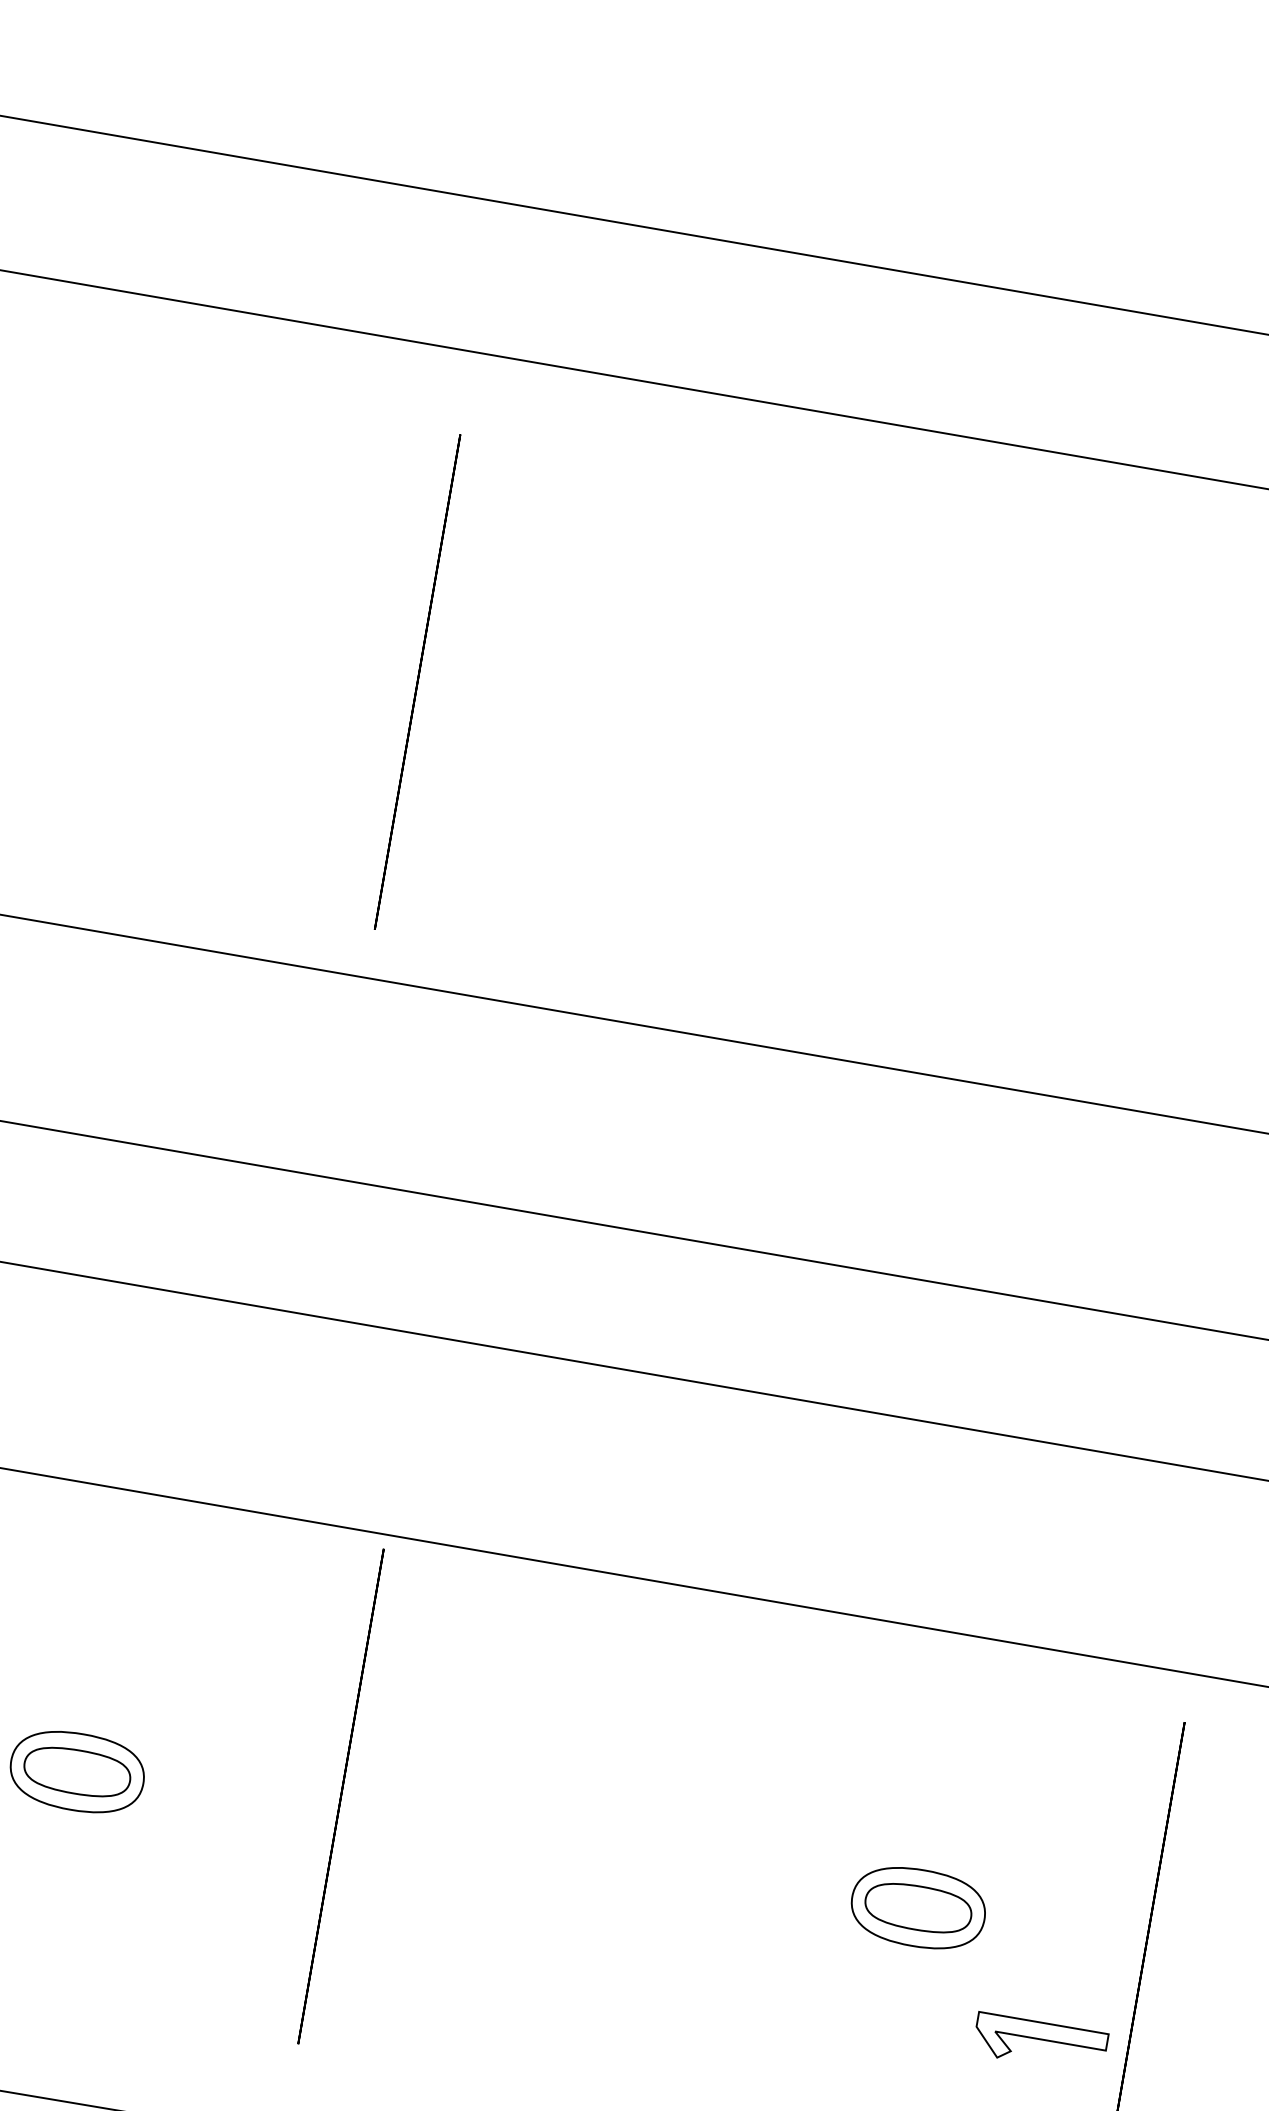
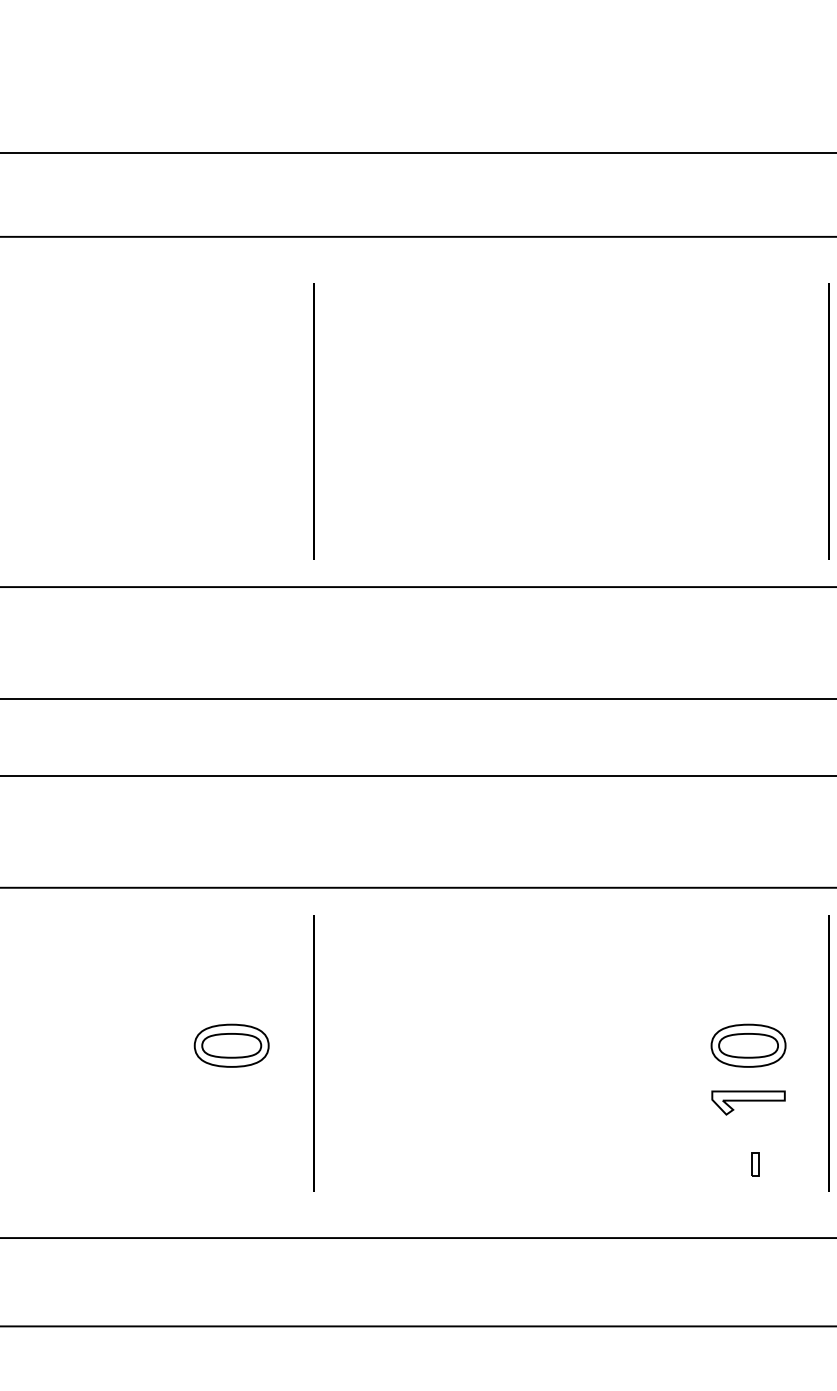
line: (339, 1796) -> (313, 1053), moved
part: (918, 1907) -> (748, 1045), moved
part: (1040, 2042) -> (748, 1102), moved

